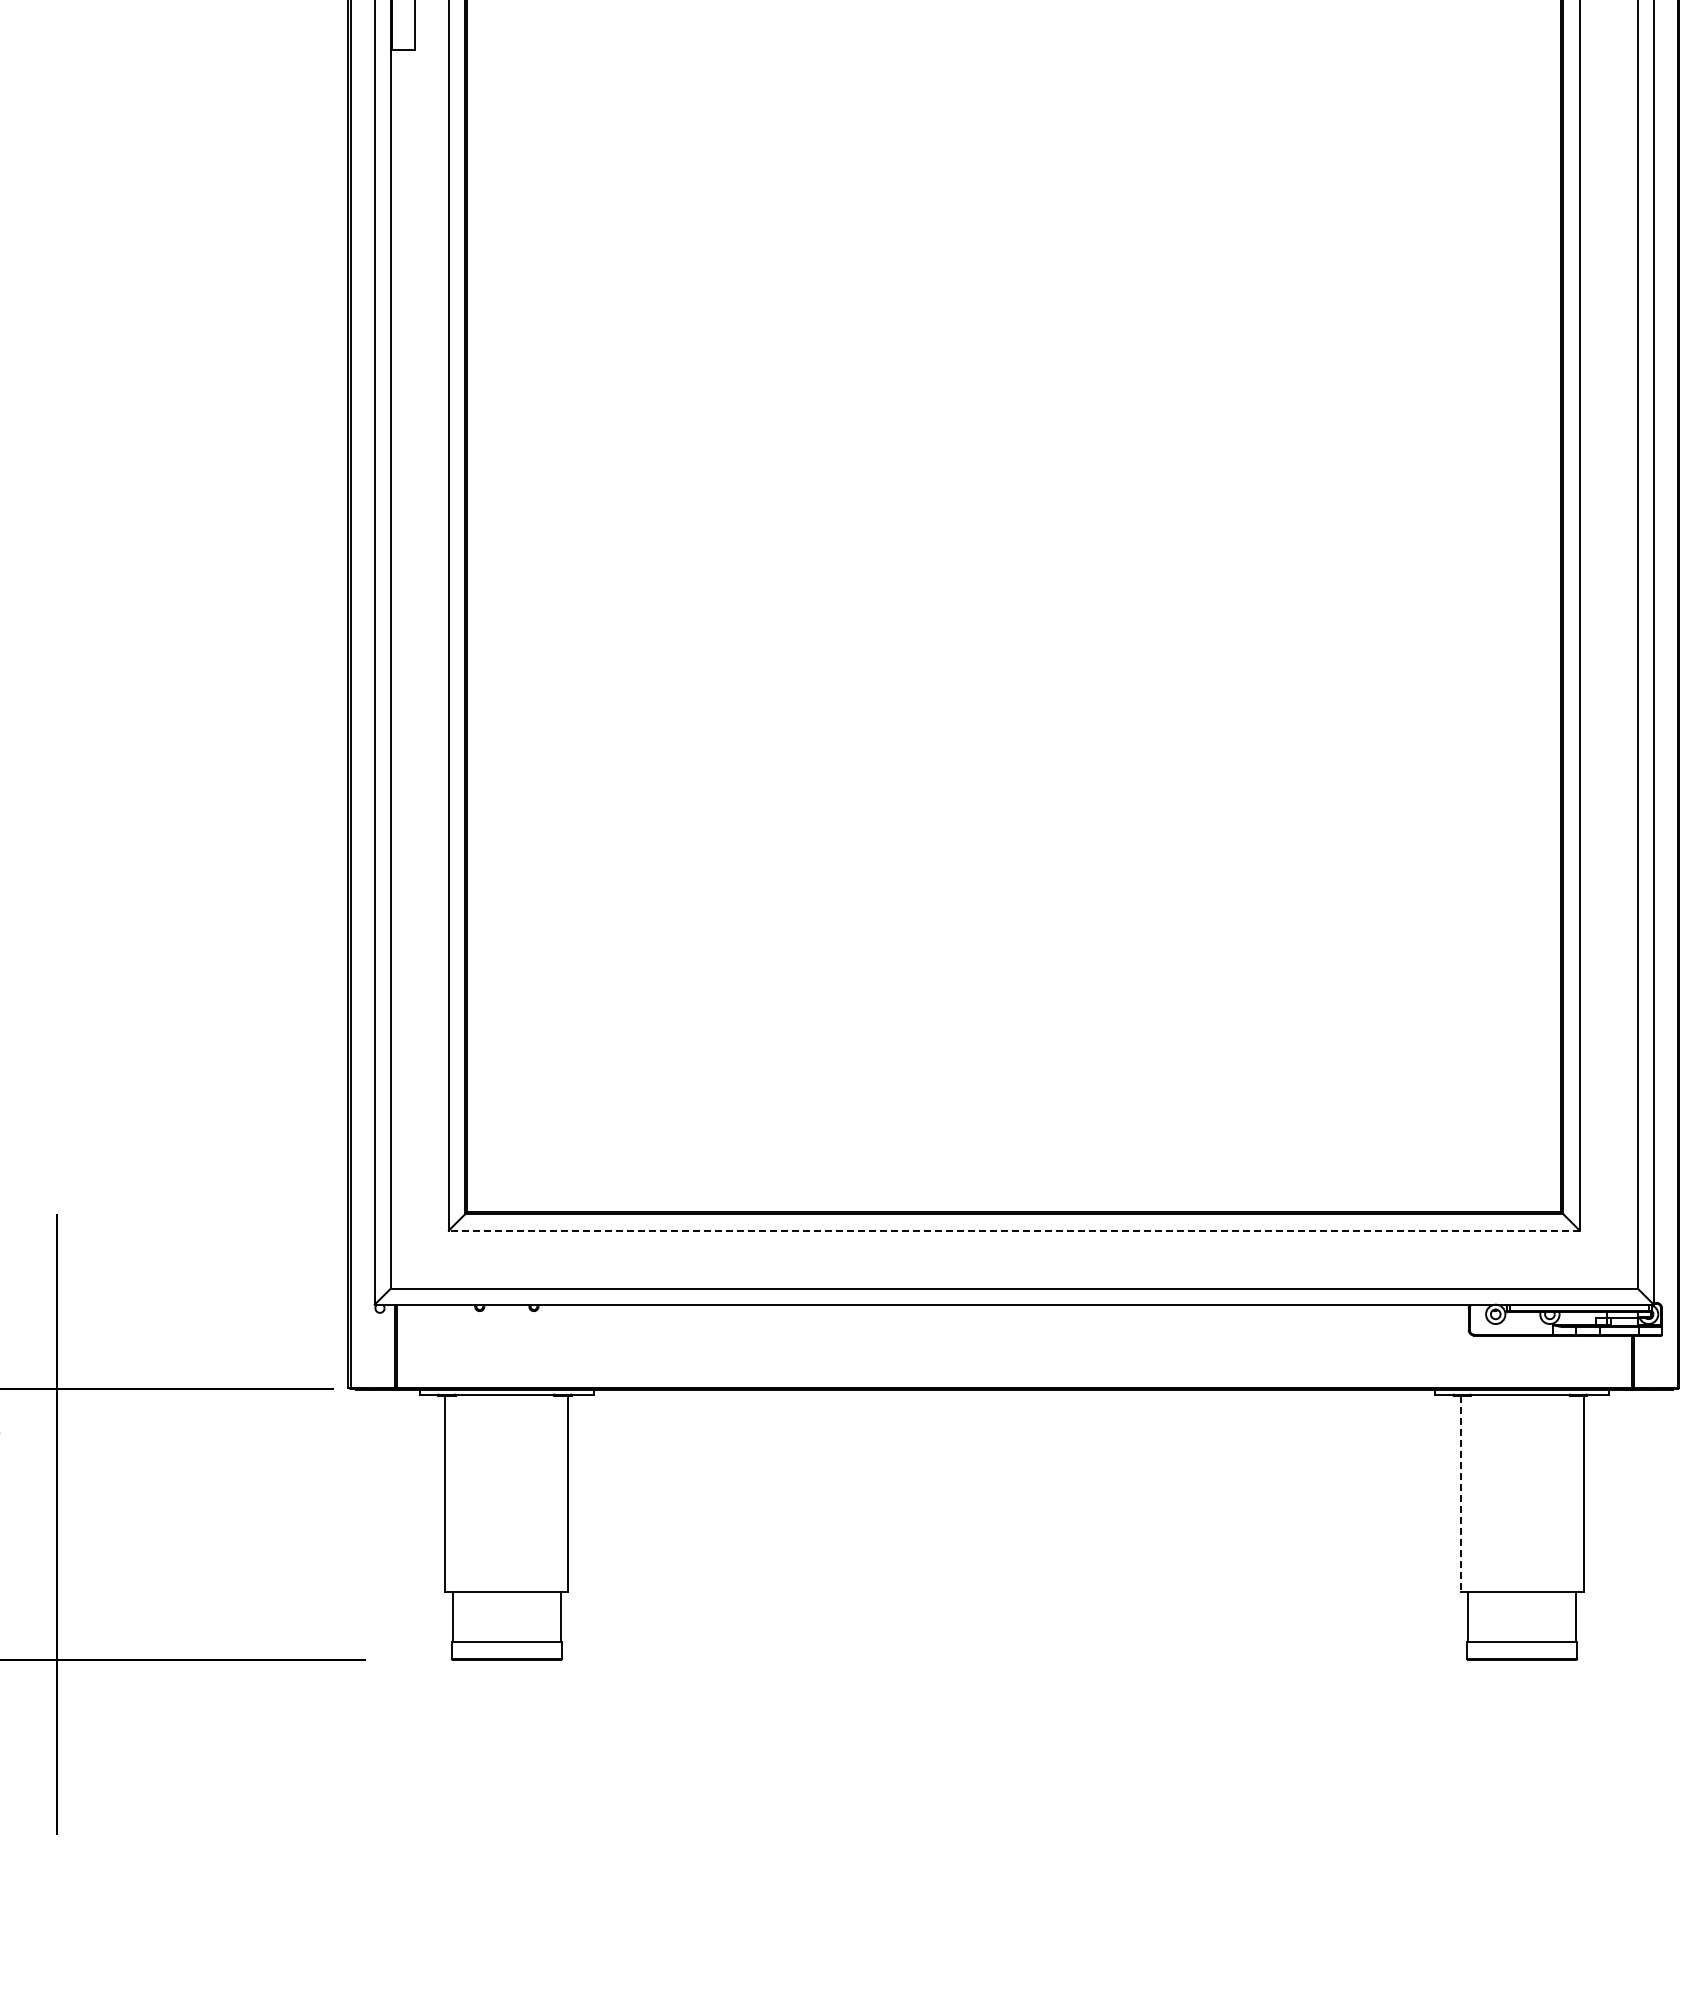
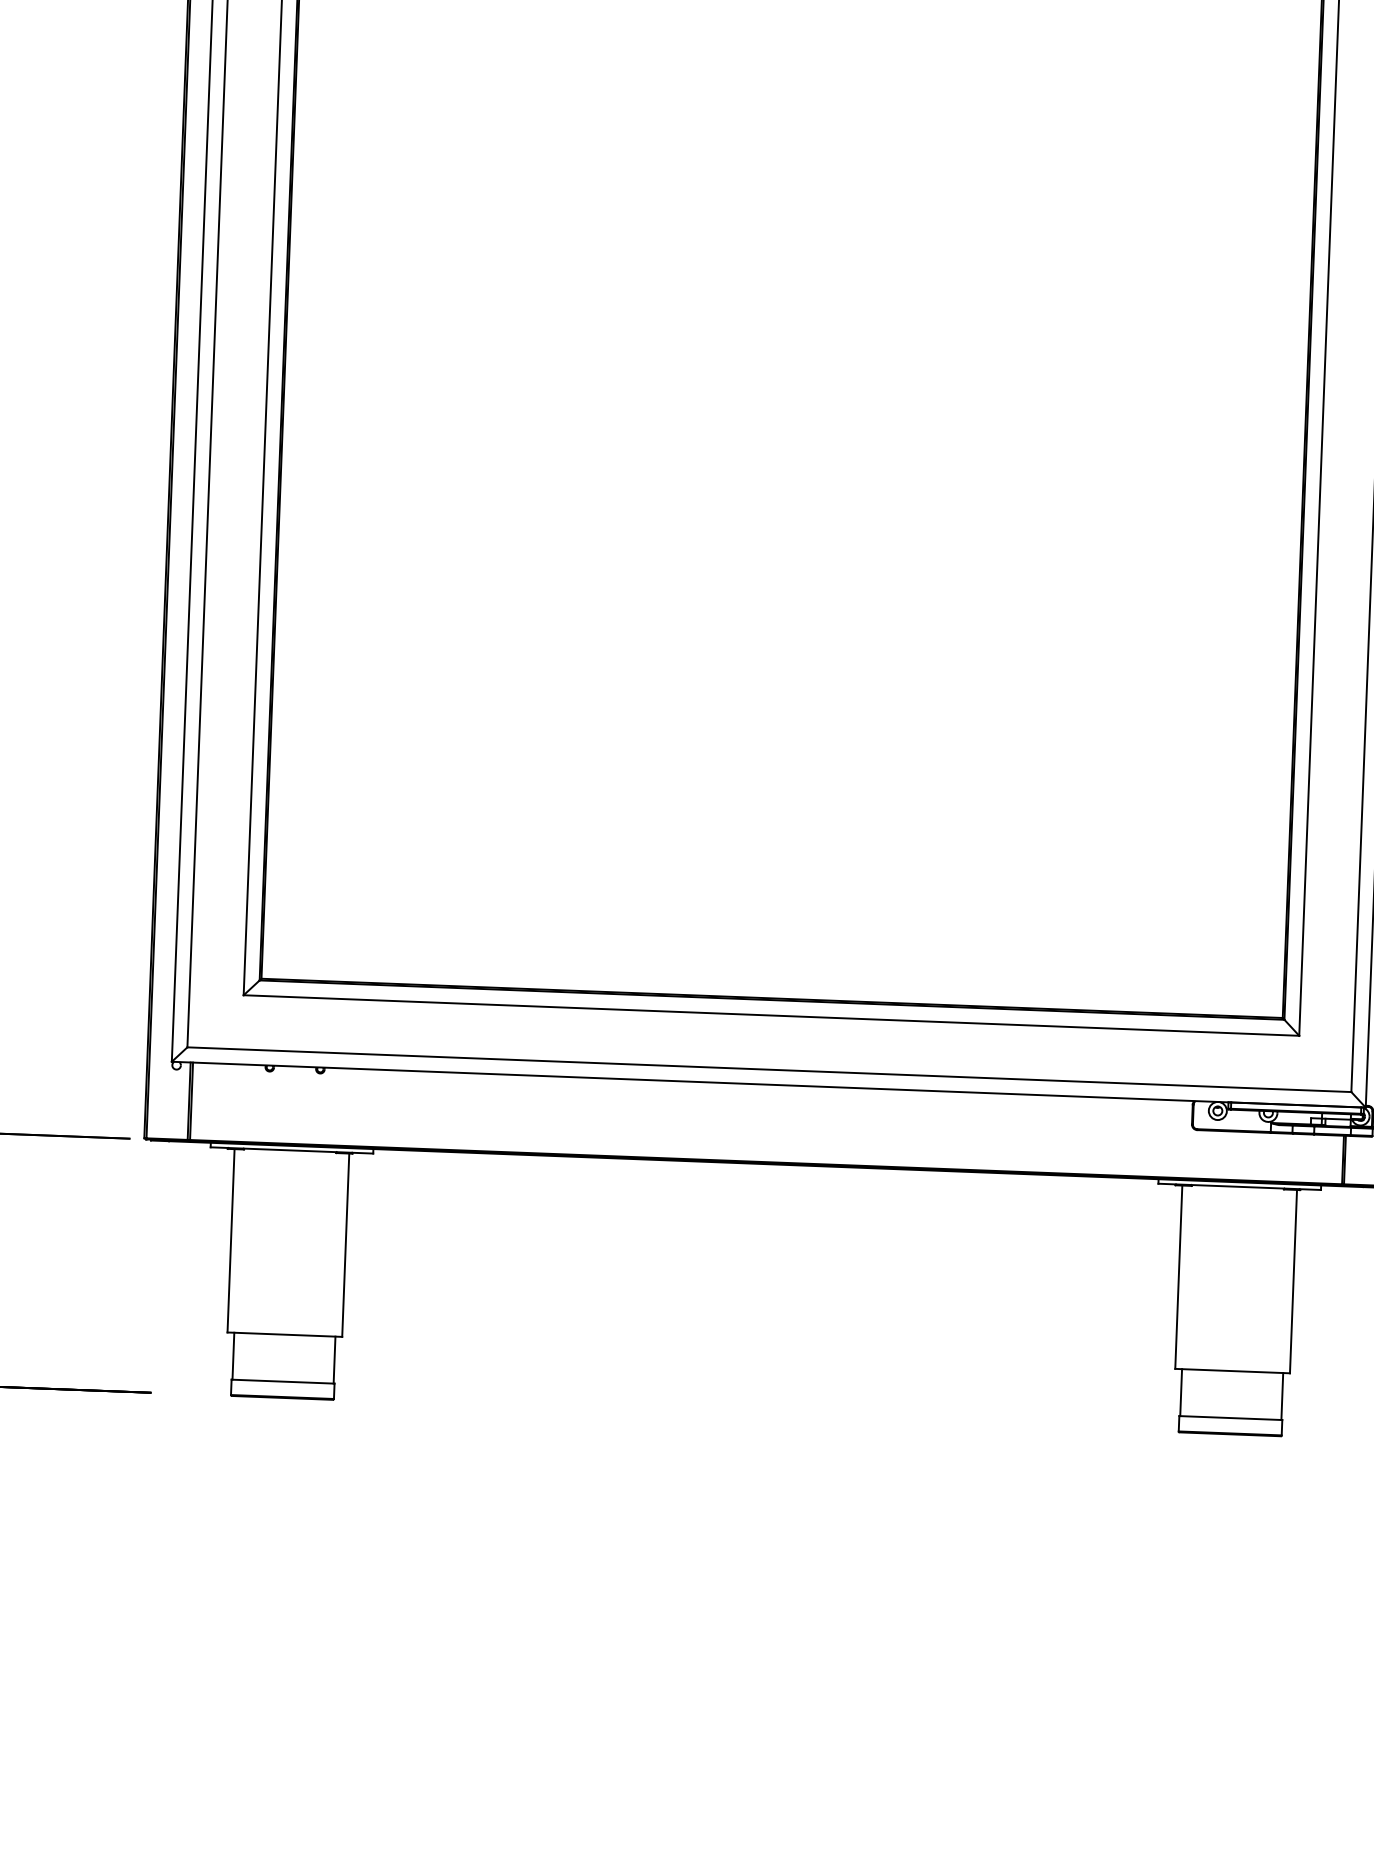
line: (1013, 1230) -> (770, 1015), dashed -> solid
line: (1460, 1494) -> (1178, 1277), dashed -> solid

